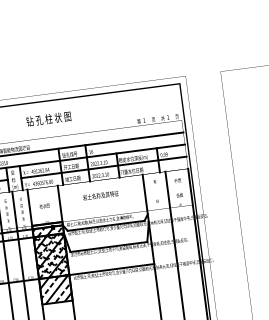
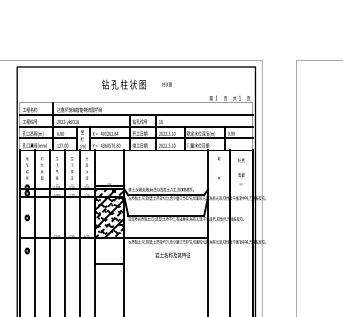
text: (100, 195) -> (172, 255), moved
text: (44, 206) -> (166, 84), moved
hatch: (55, 289) -> (109, 250), removed

